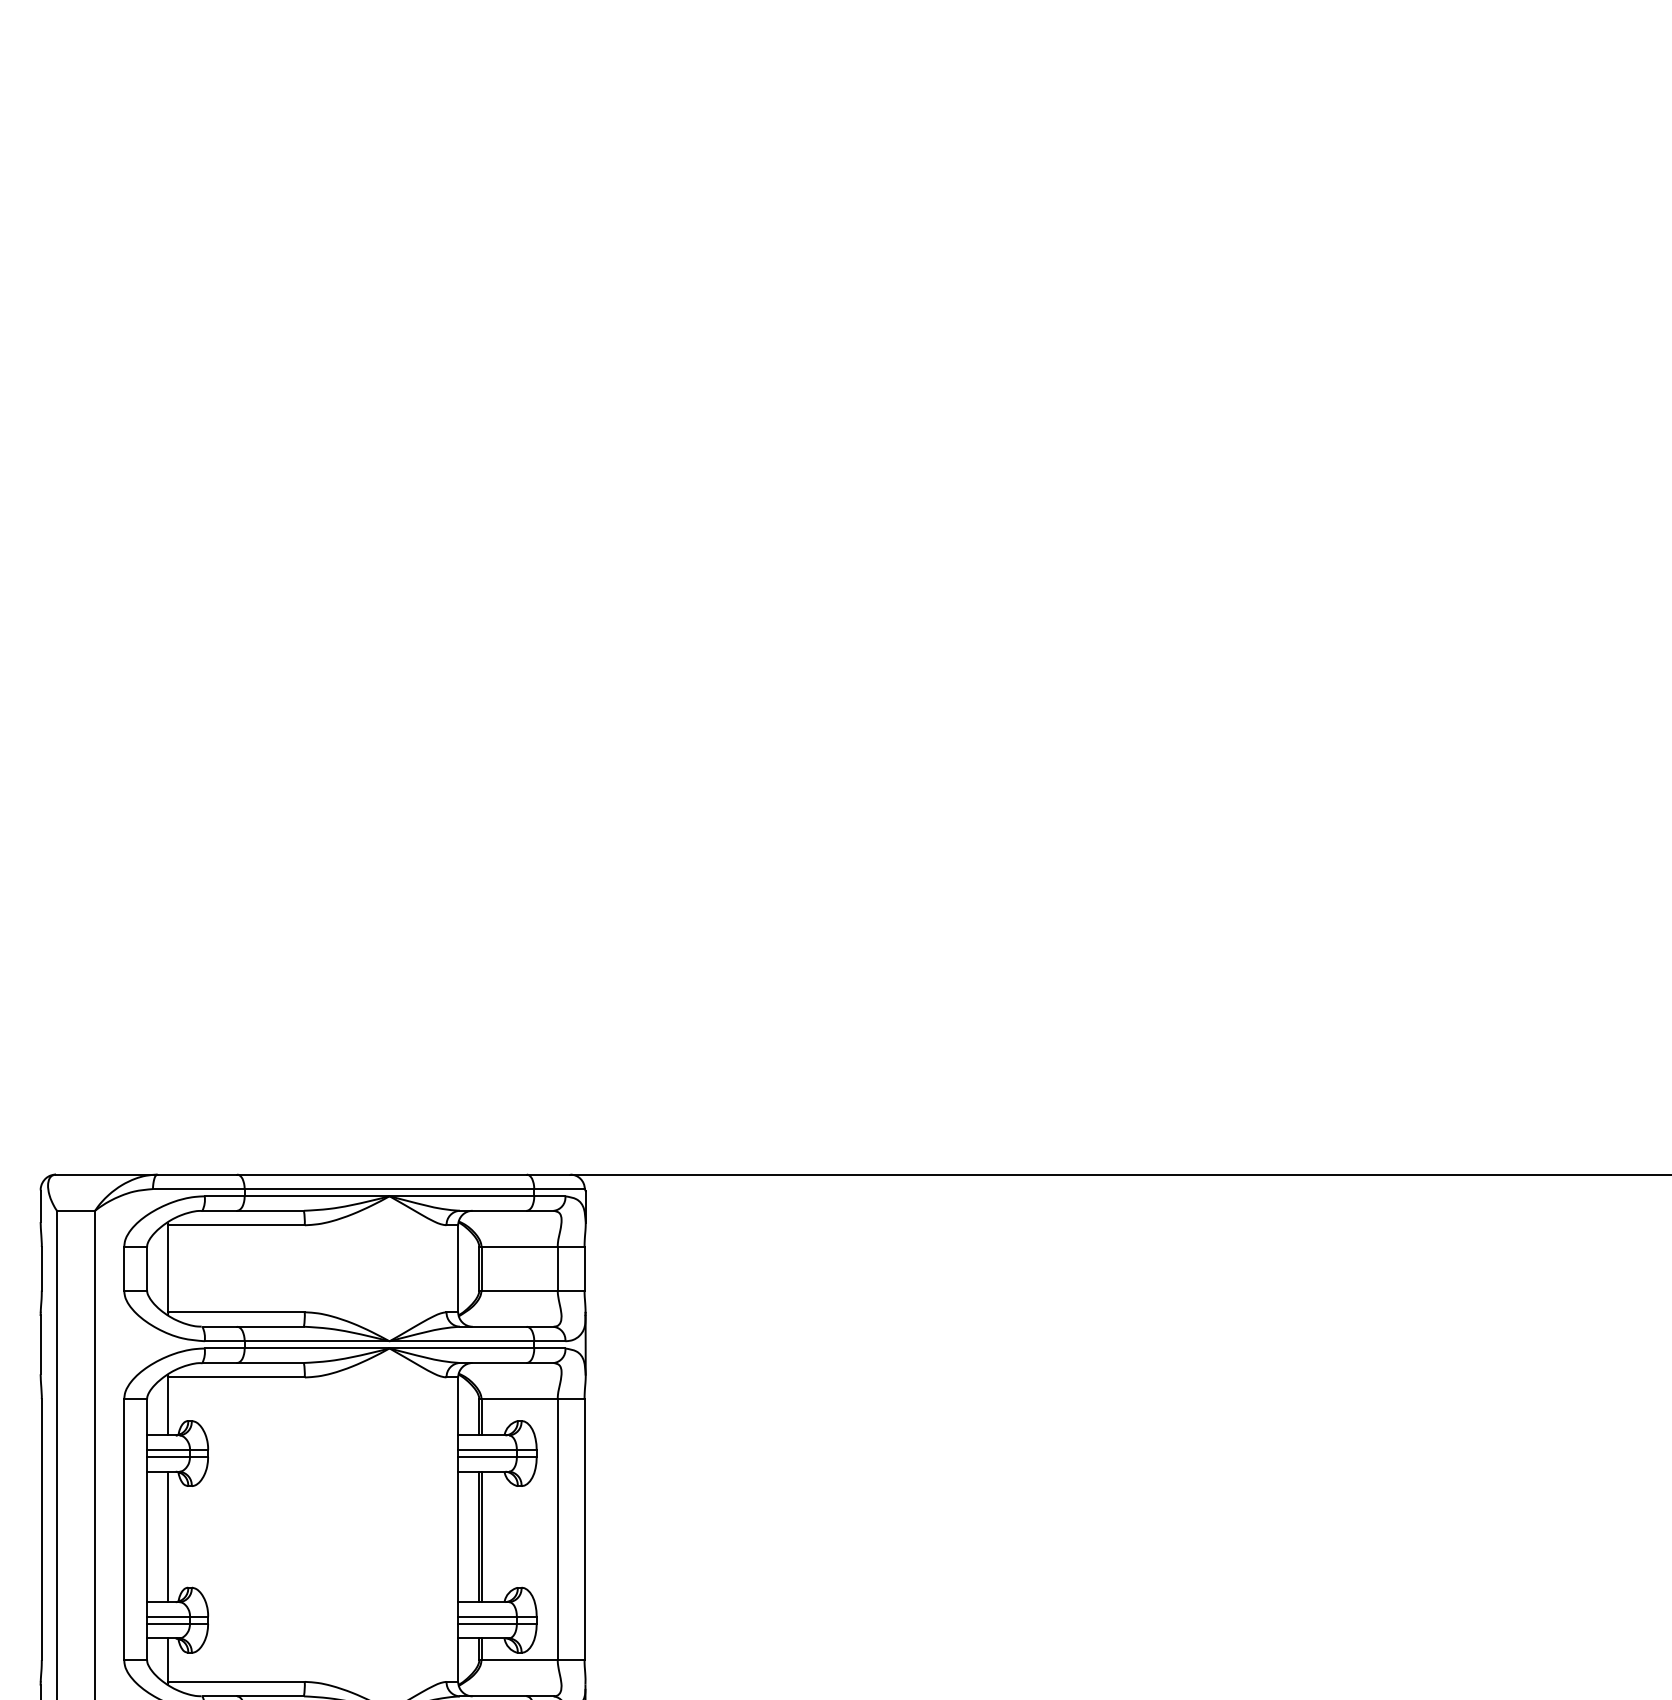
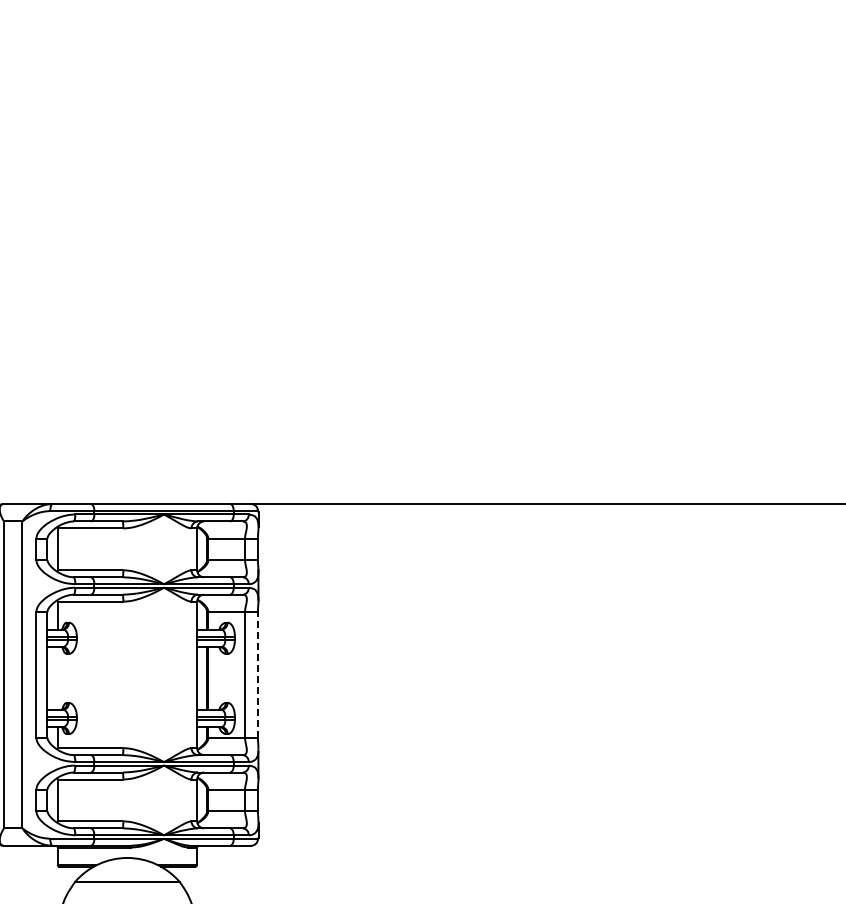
line: (583, 1528) -> (257, 674), solid -> dashed
line: (167, 1537) -> (57, 678), removed

